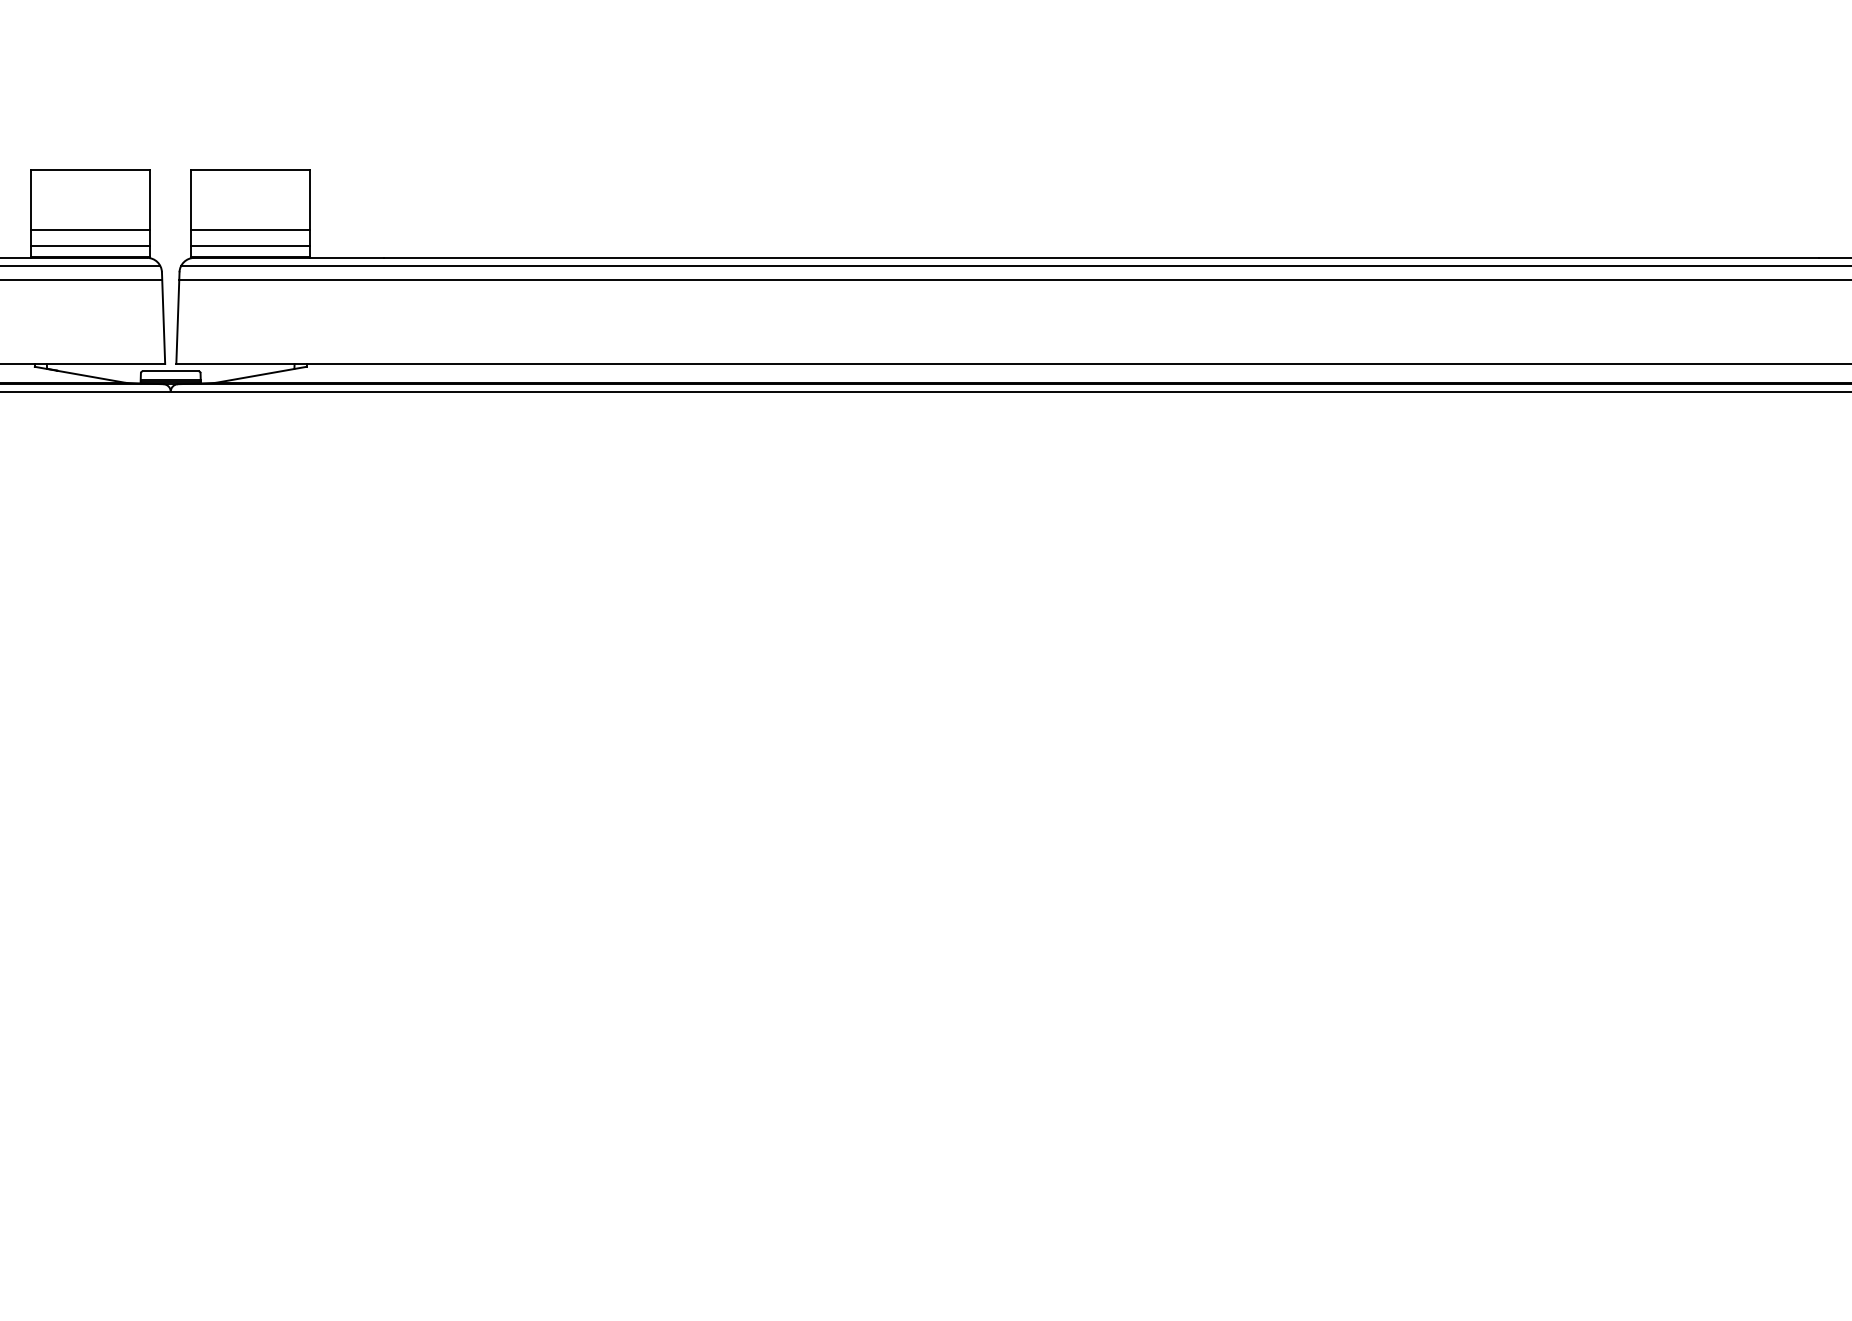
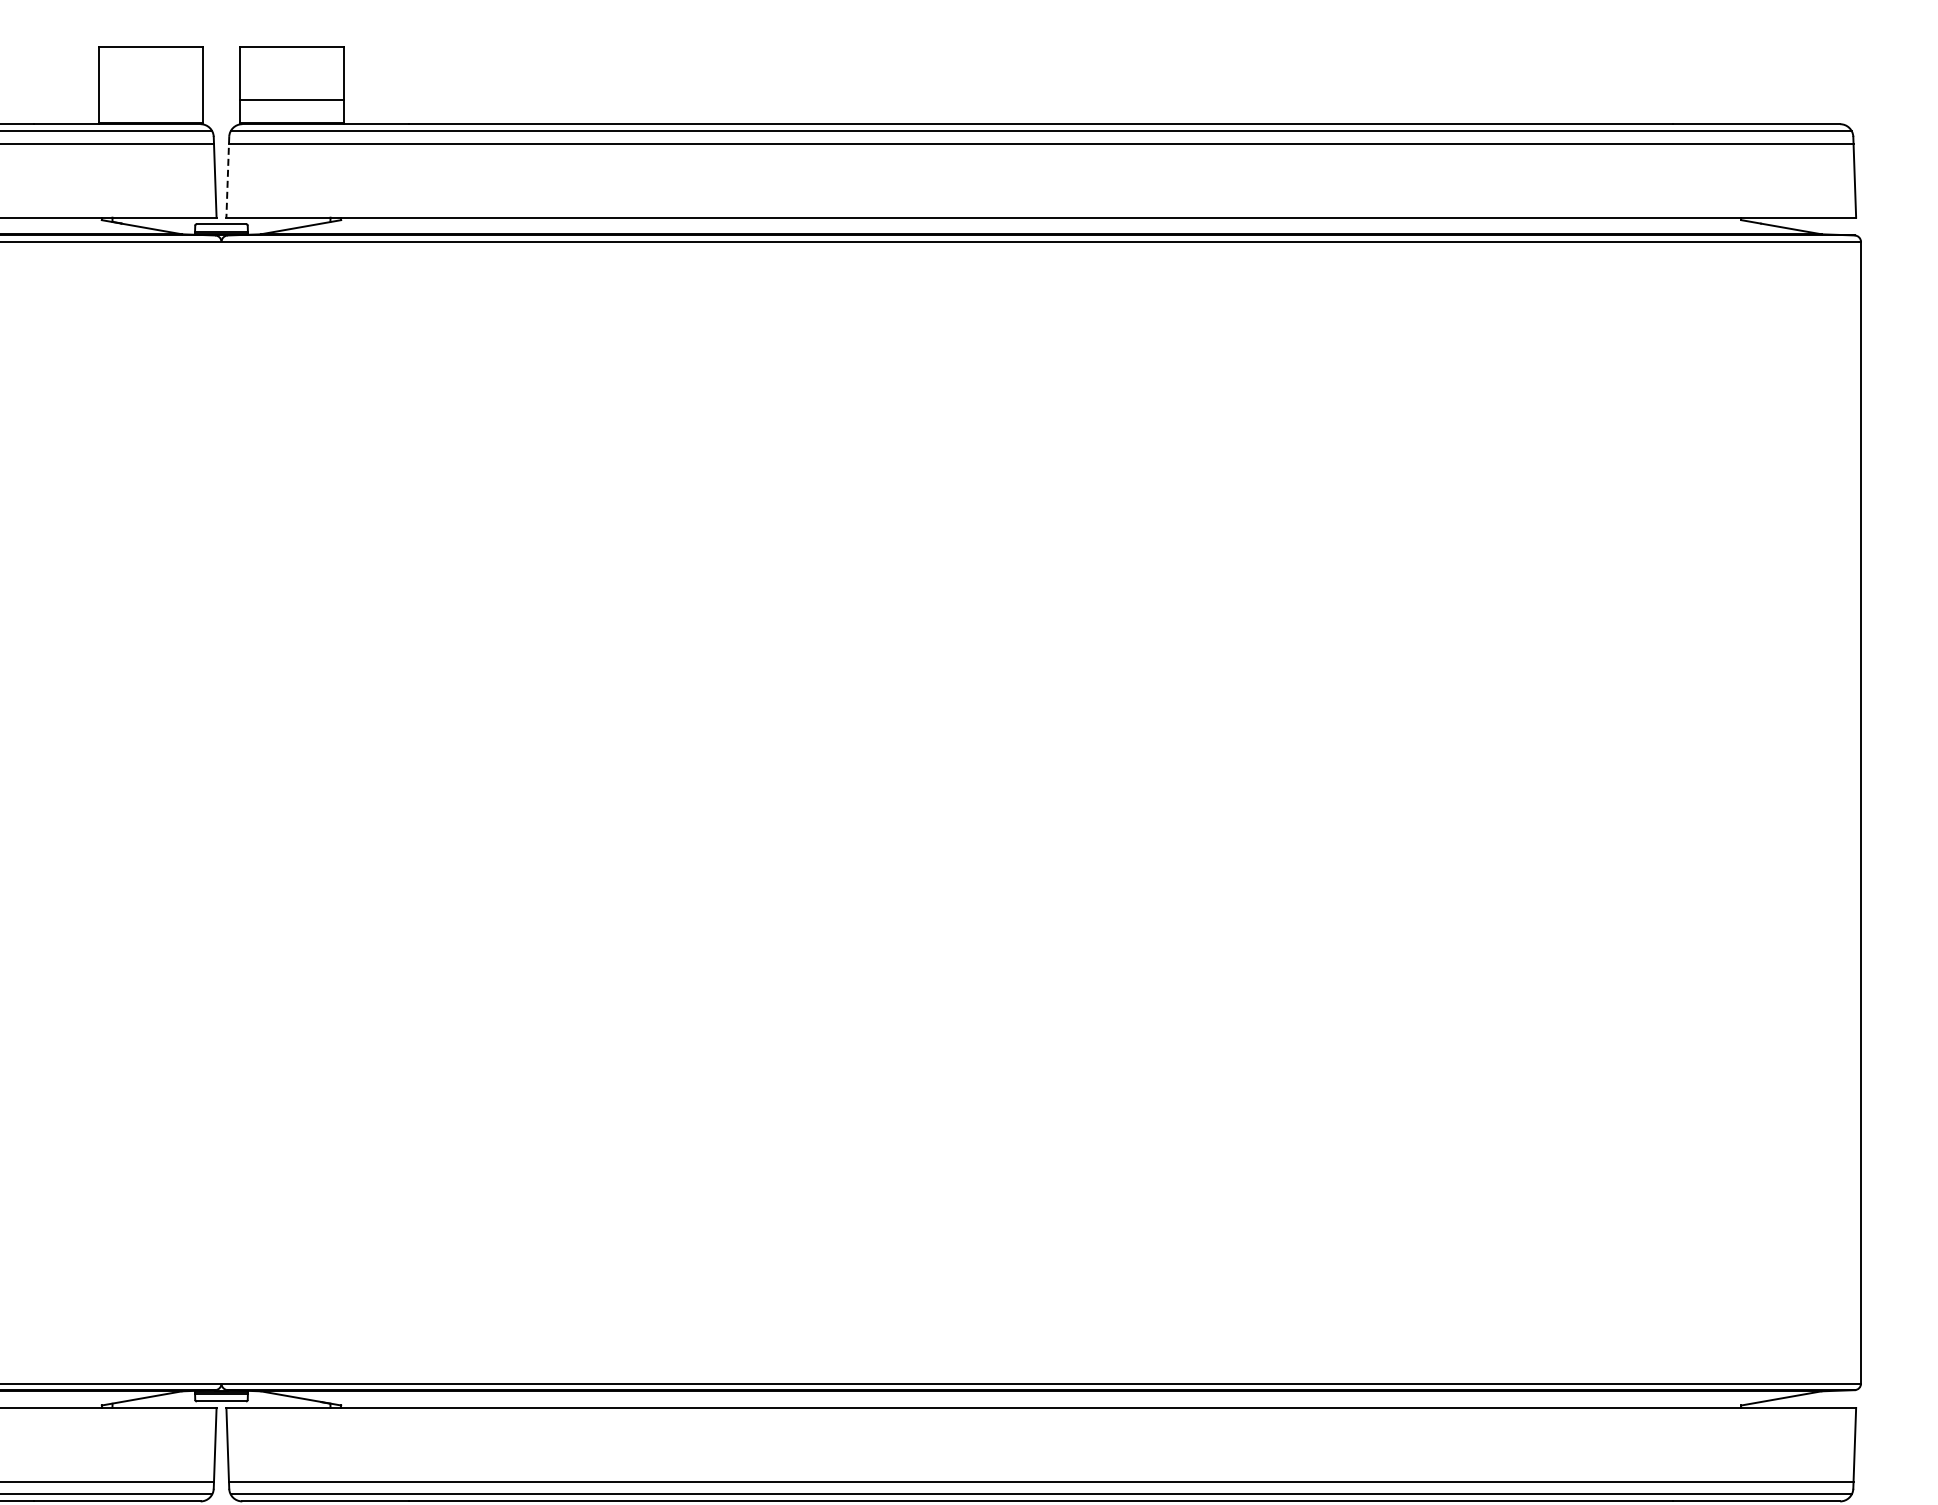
line: (90, 229) -> (150, 99), removed
line: (90, 245) -> (150, 113), removed
line: (250, 245) -> (291, 113), removed
line: (177, 318) -> (227, 177), solid -> dashed

